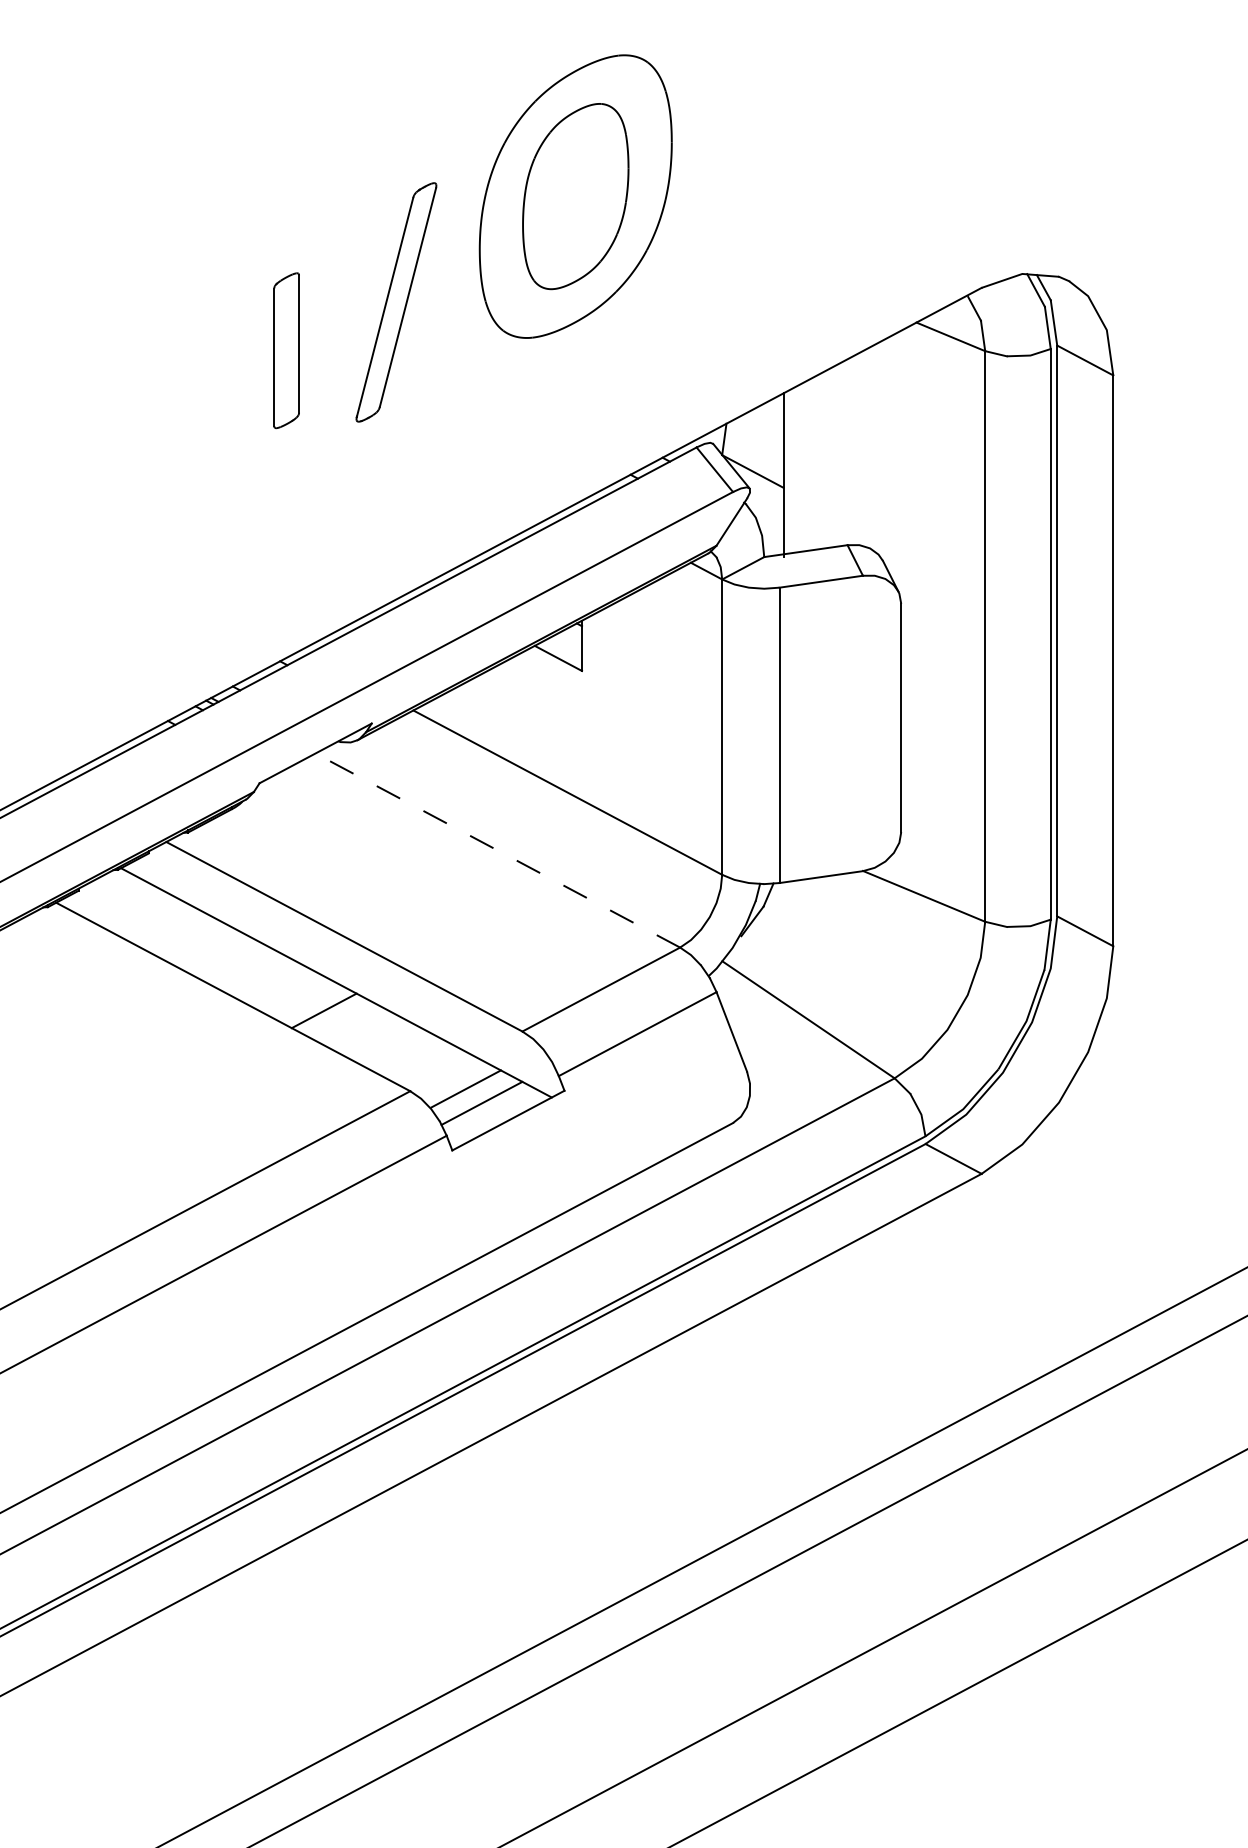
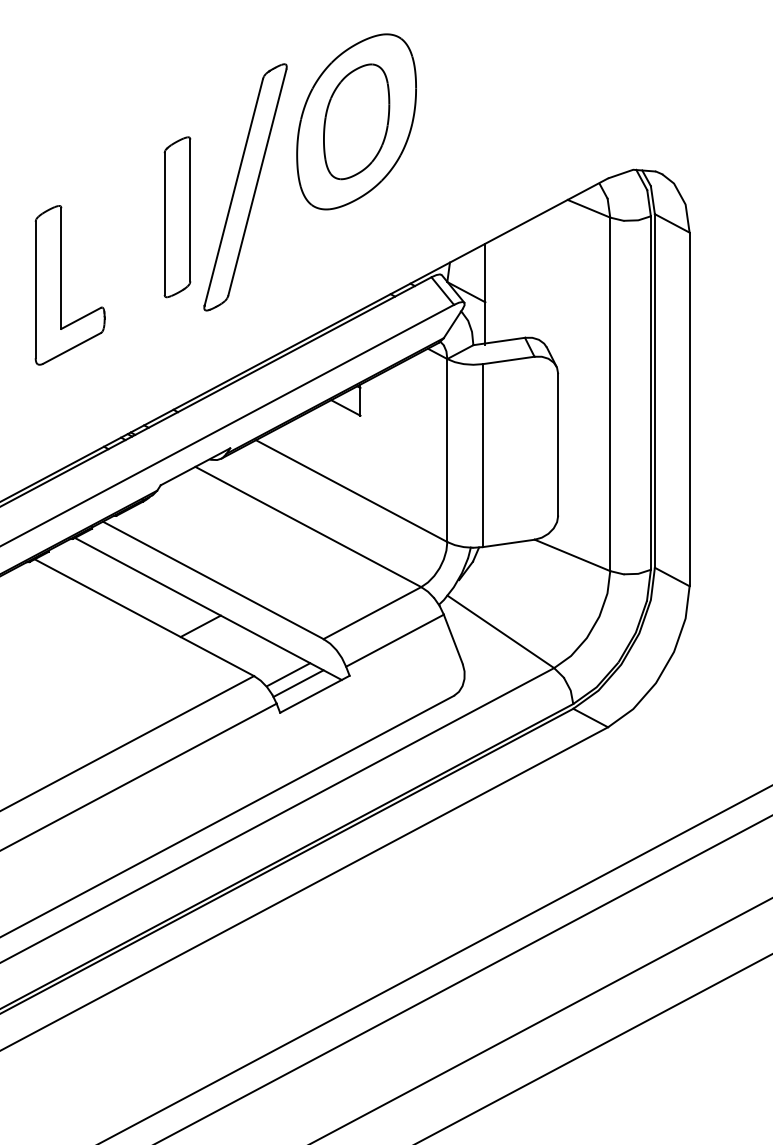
part: (396, 302) -> (245, 187), size x1.67
part: (286, 350) -> (177, 217), size x1.67
part: (99, 460) -> (61, 285), added
line: (498, 849) -> (308, 526), dashed -> solid

